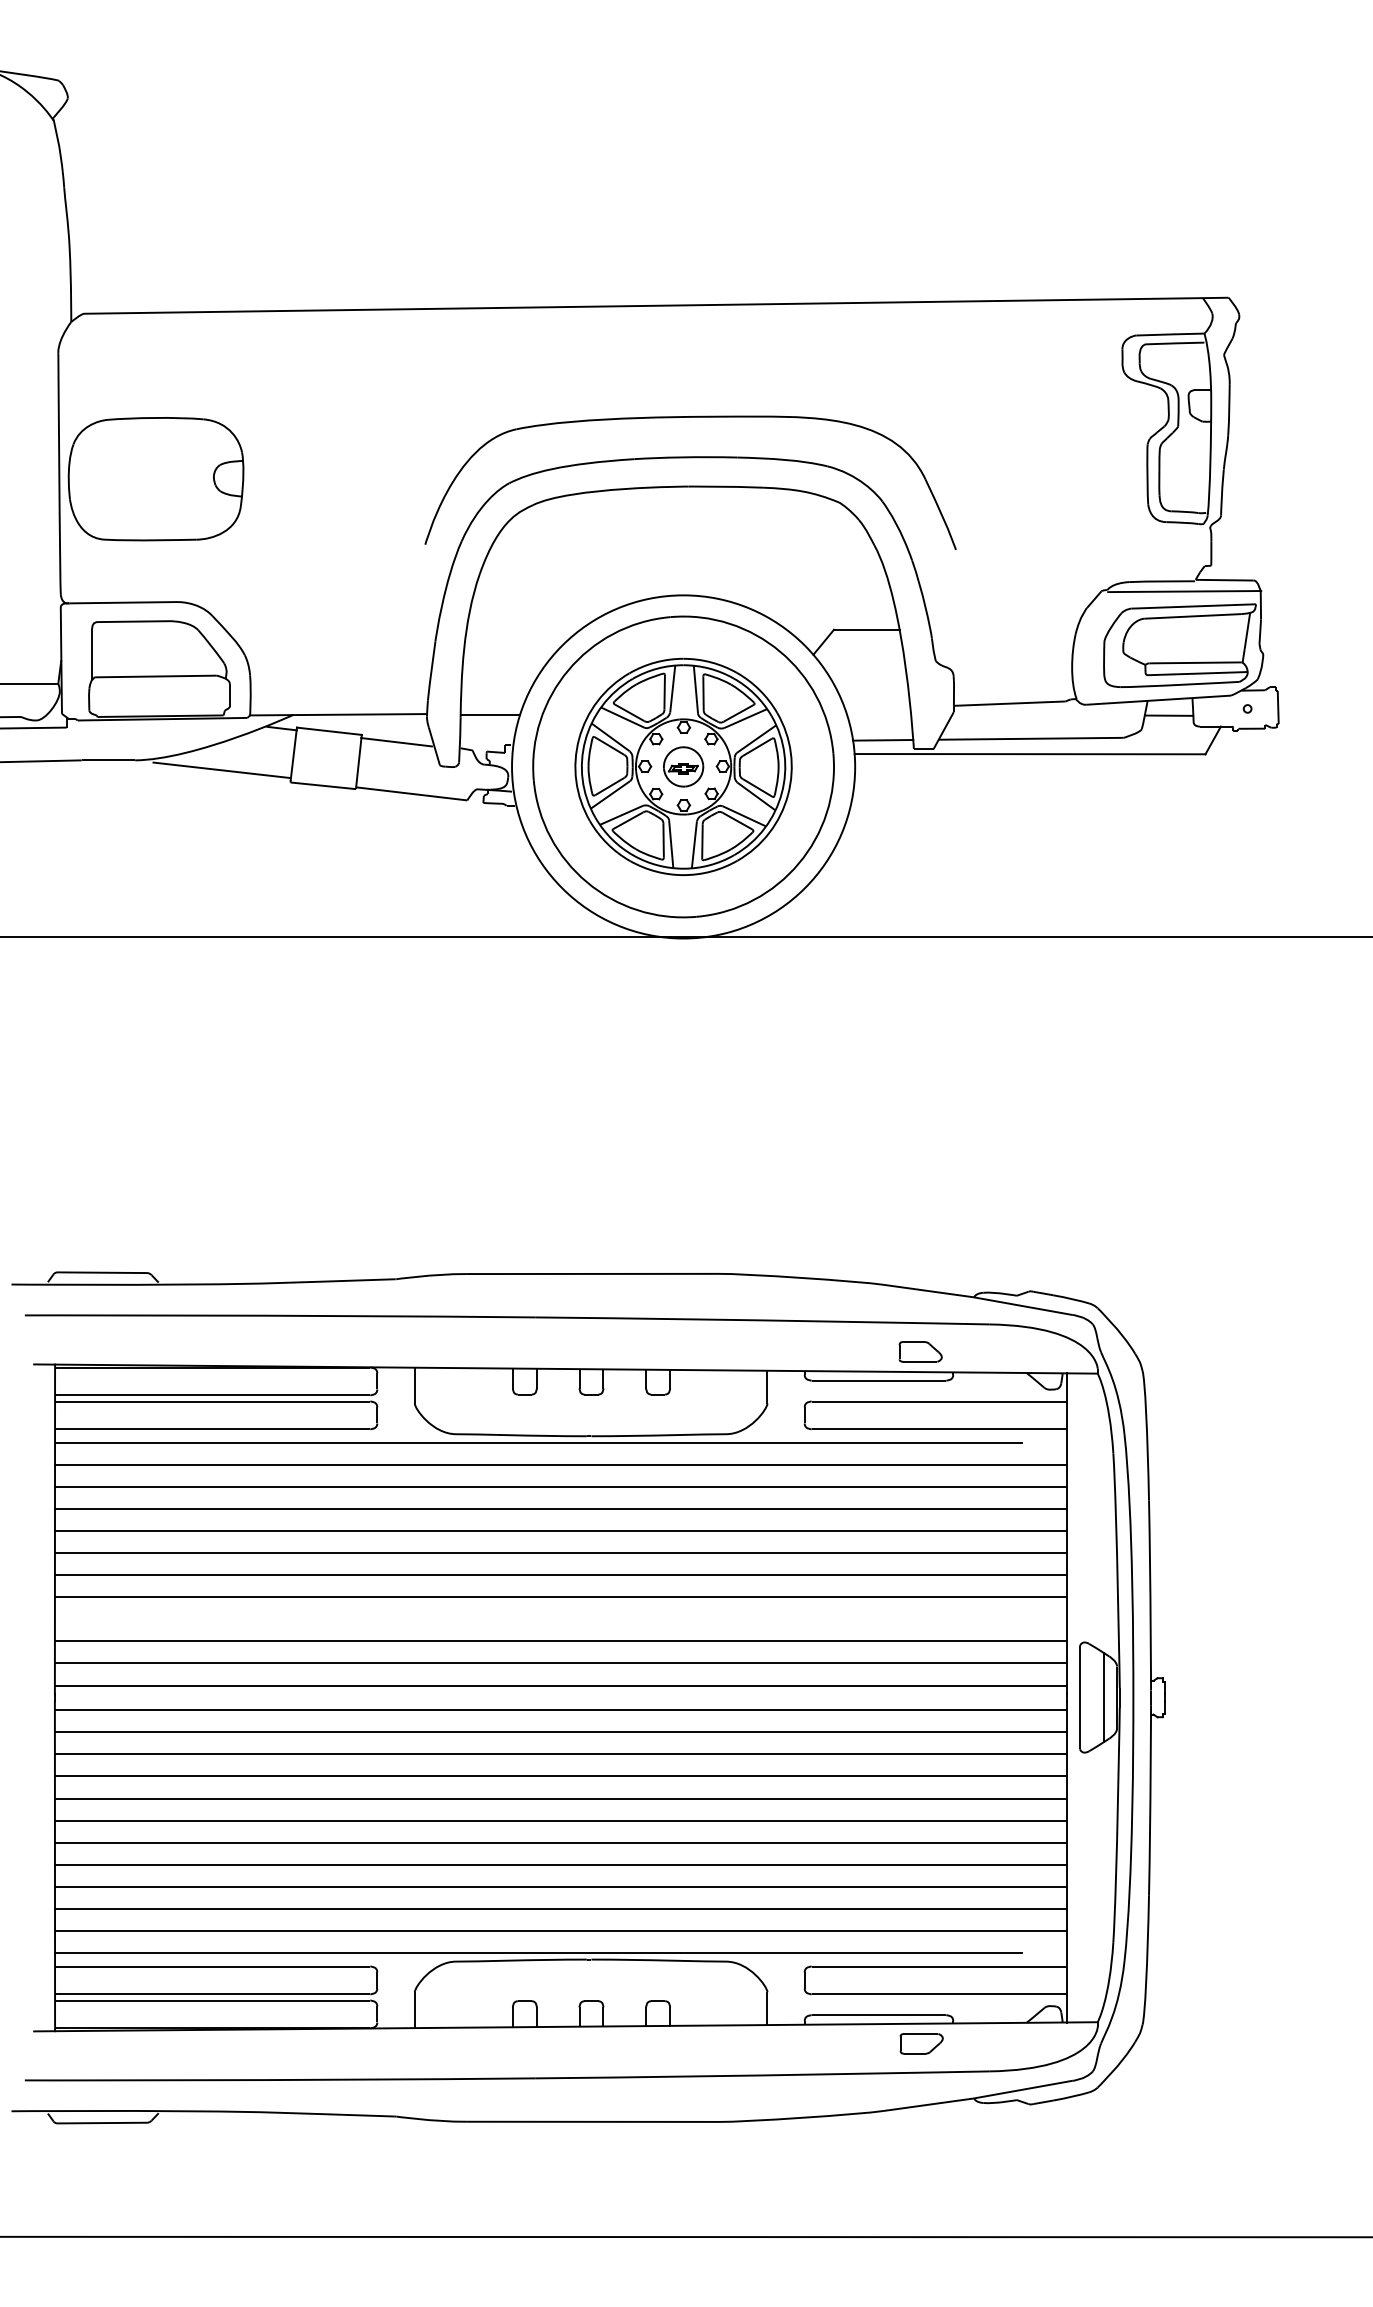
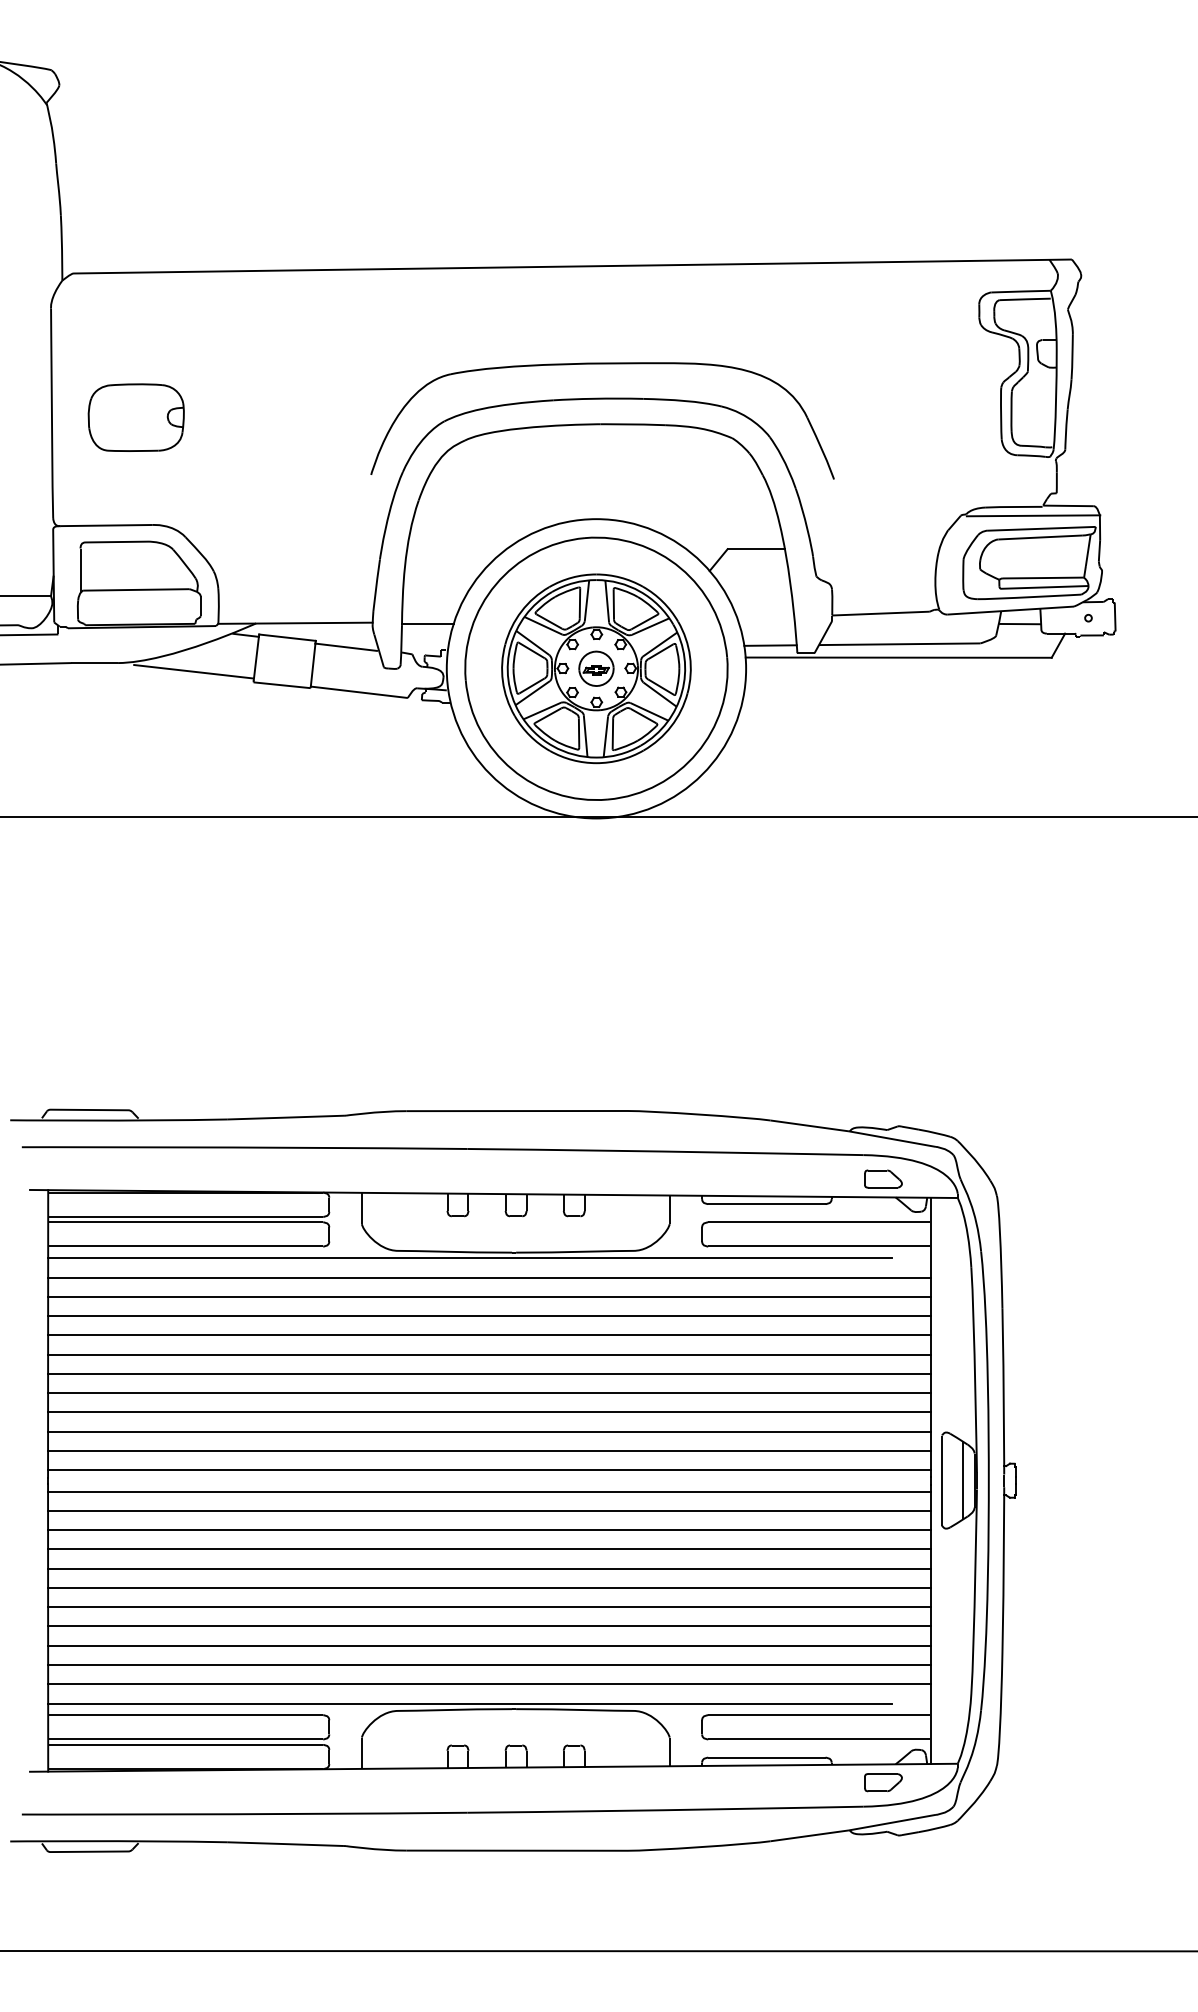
part: (155, 478) -> (135, 417), size x0.62
part: (920, 1351) -> (883, 1178), moved
line: (560, 1619) -> (489, 1412), added
part: (921, 2043) -> (883, 1782), moved

